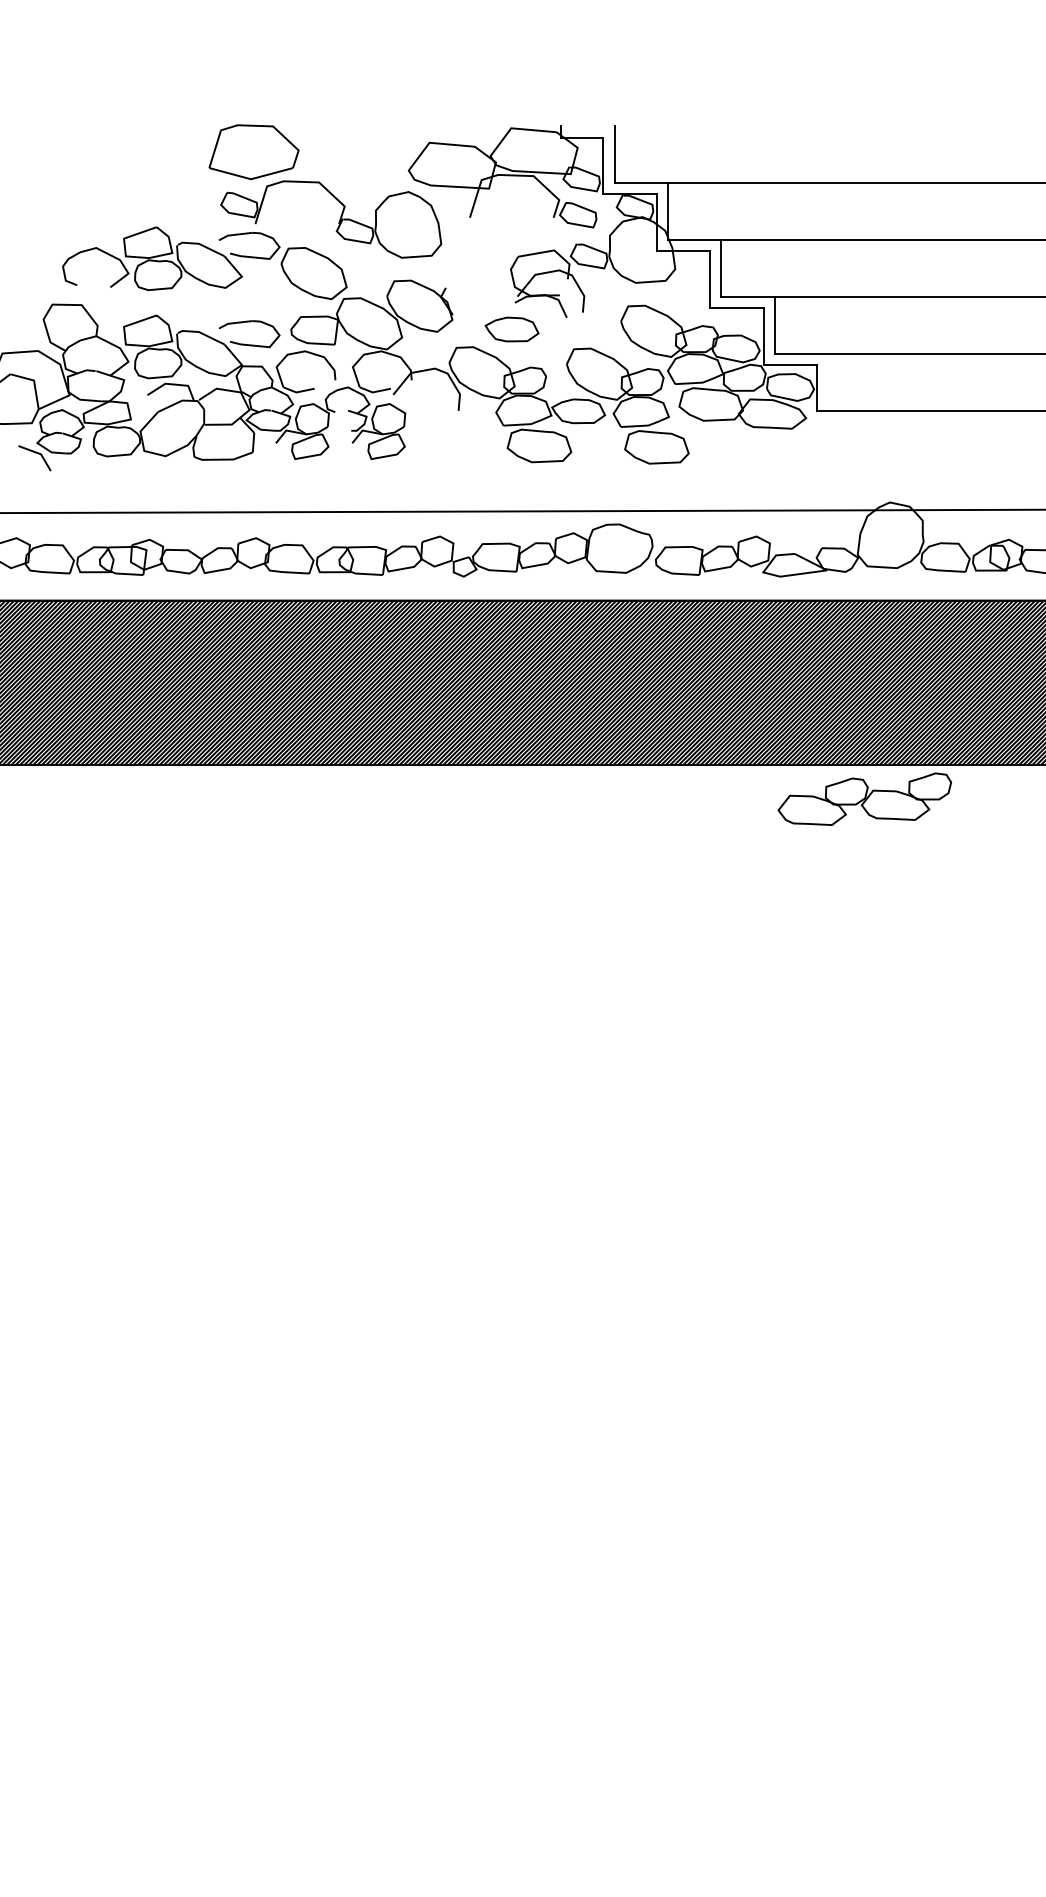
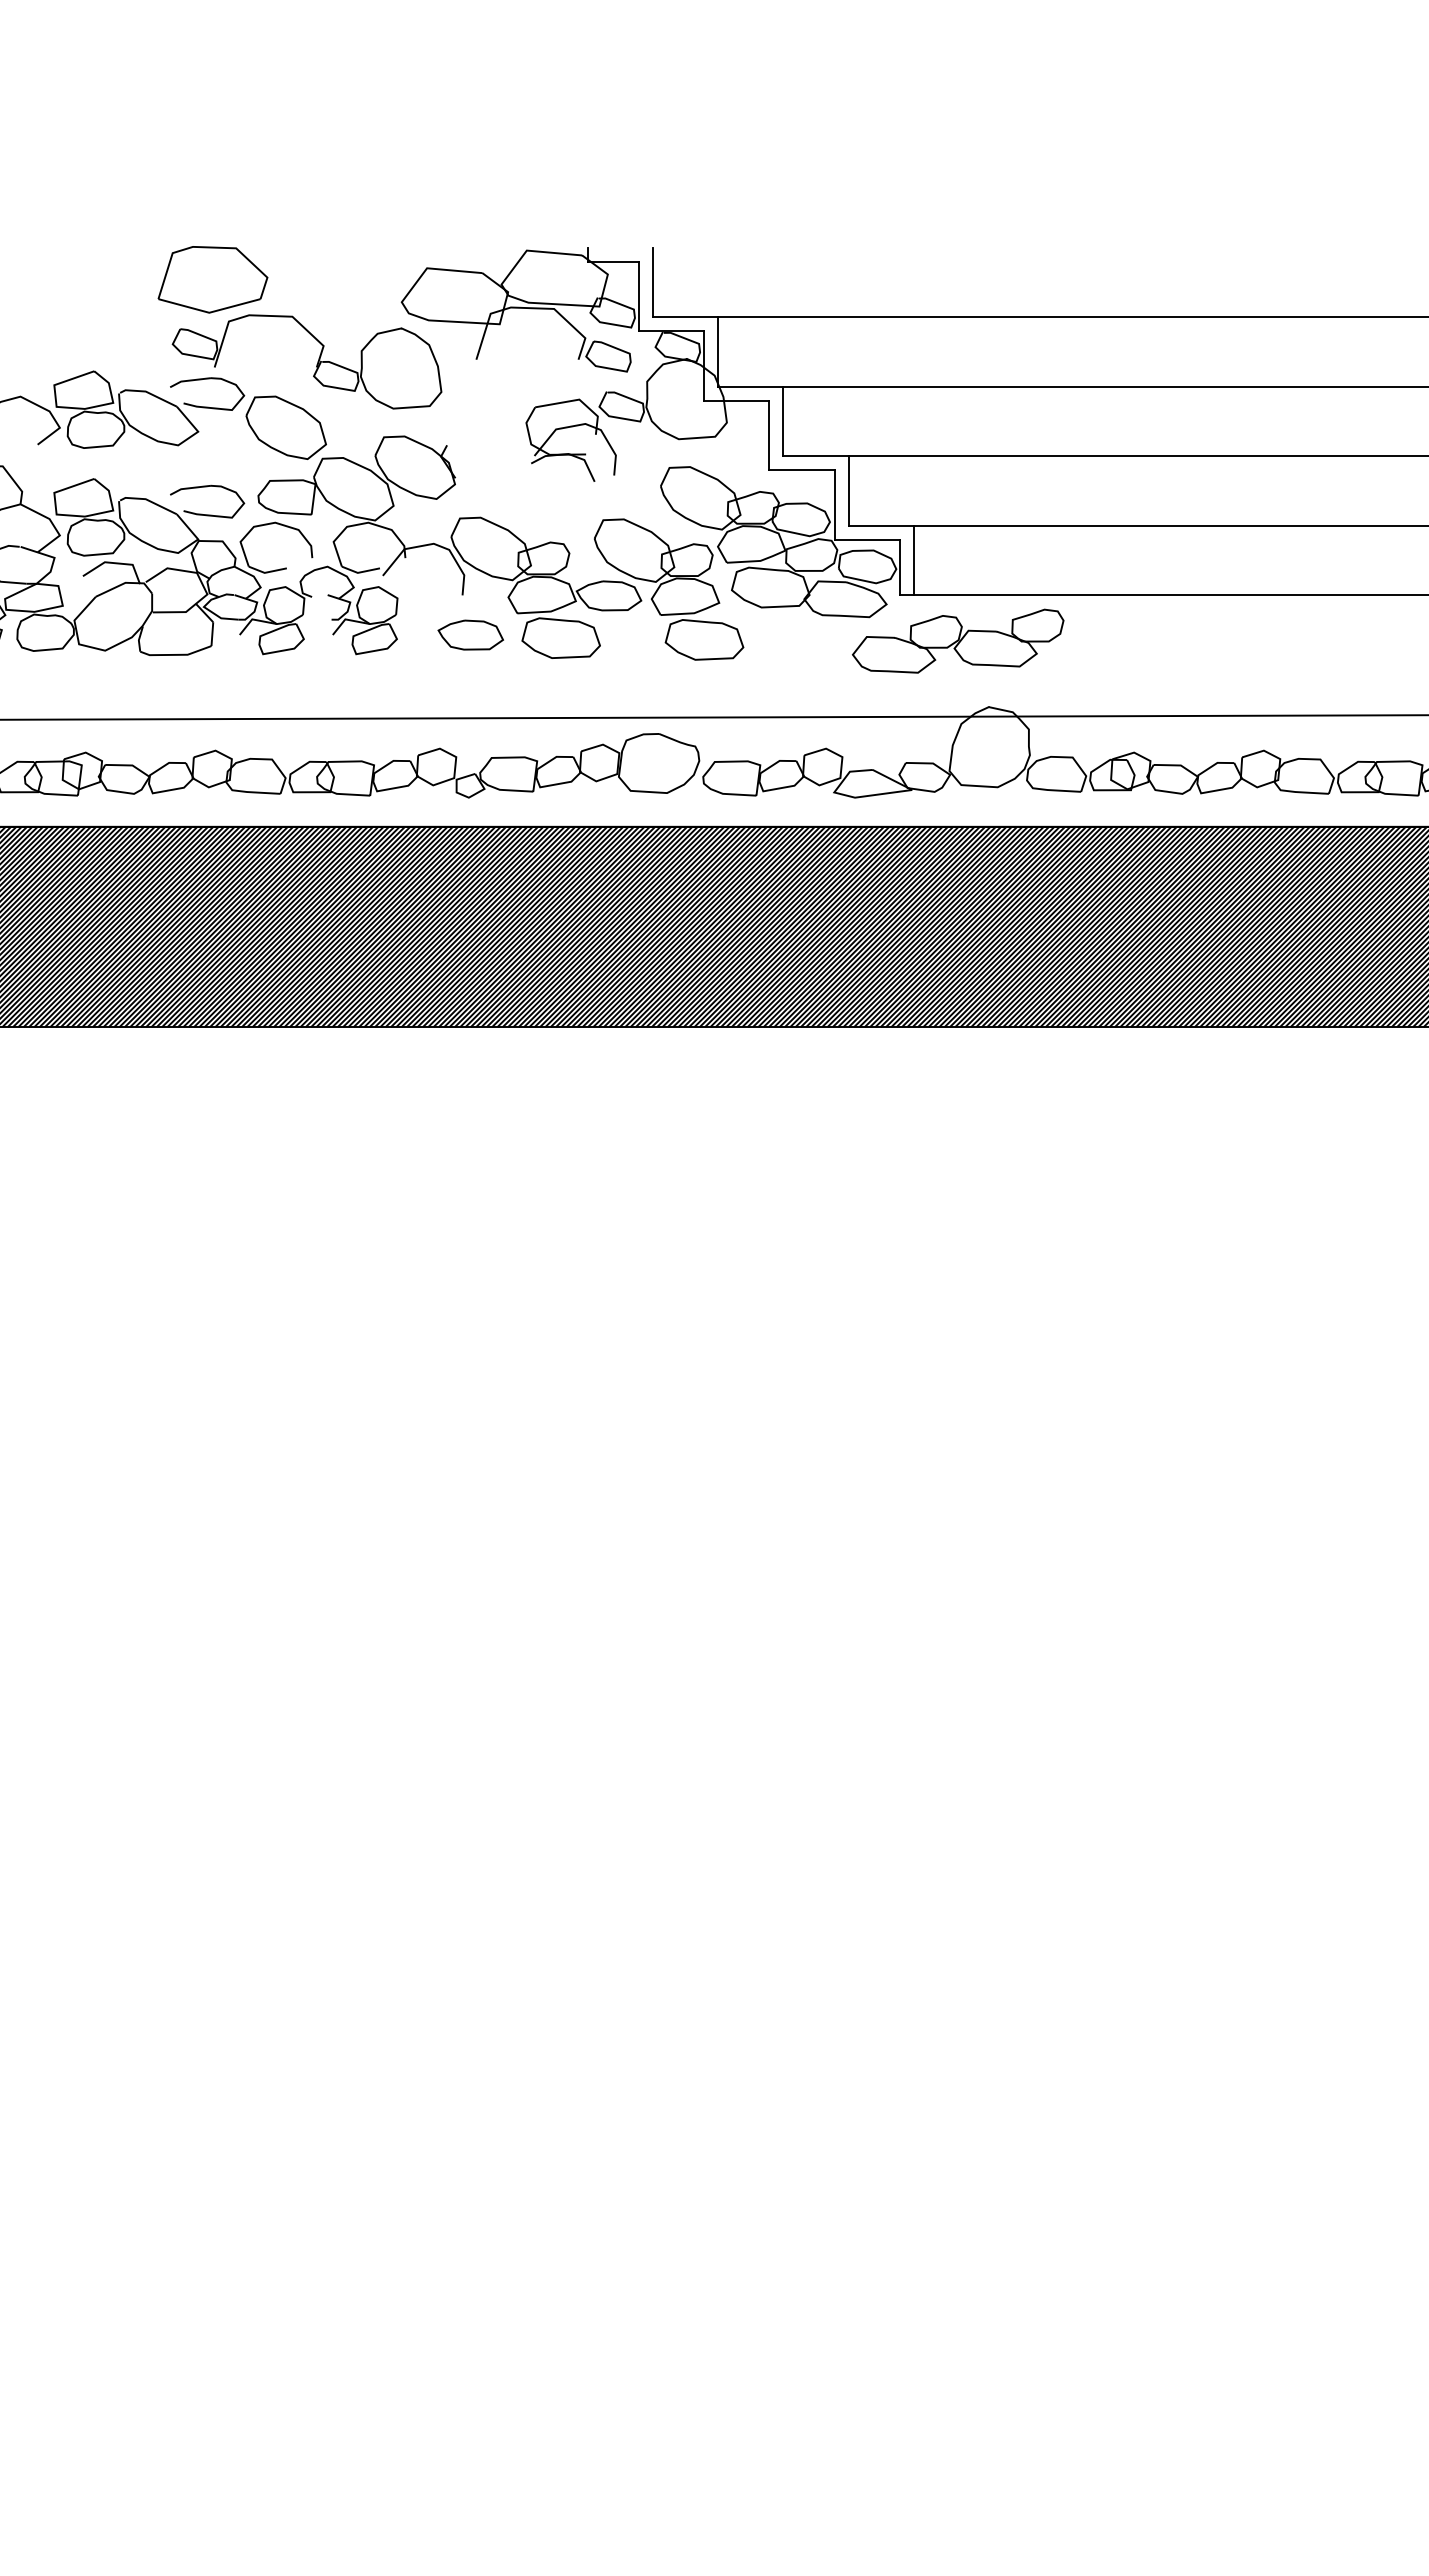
part: (511, 329) -> (470, 634), moved
line: (828, 382) -> (913, 560), added
part: (865, 798) -> (958, 640), moved

